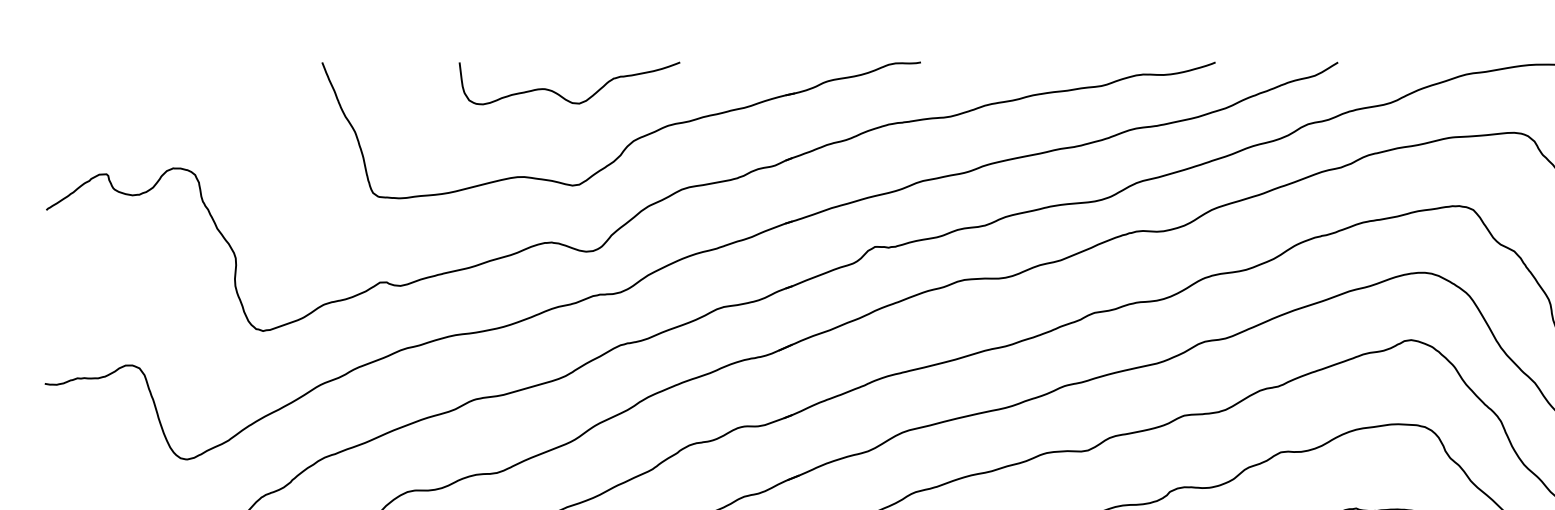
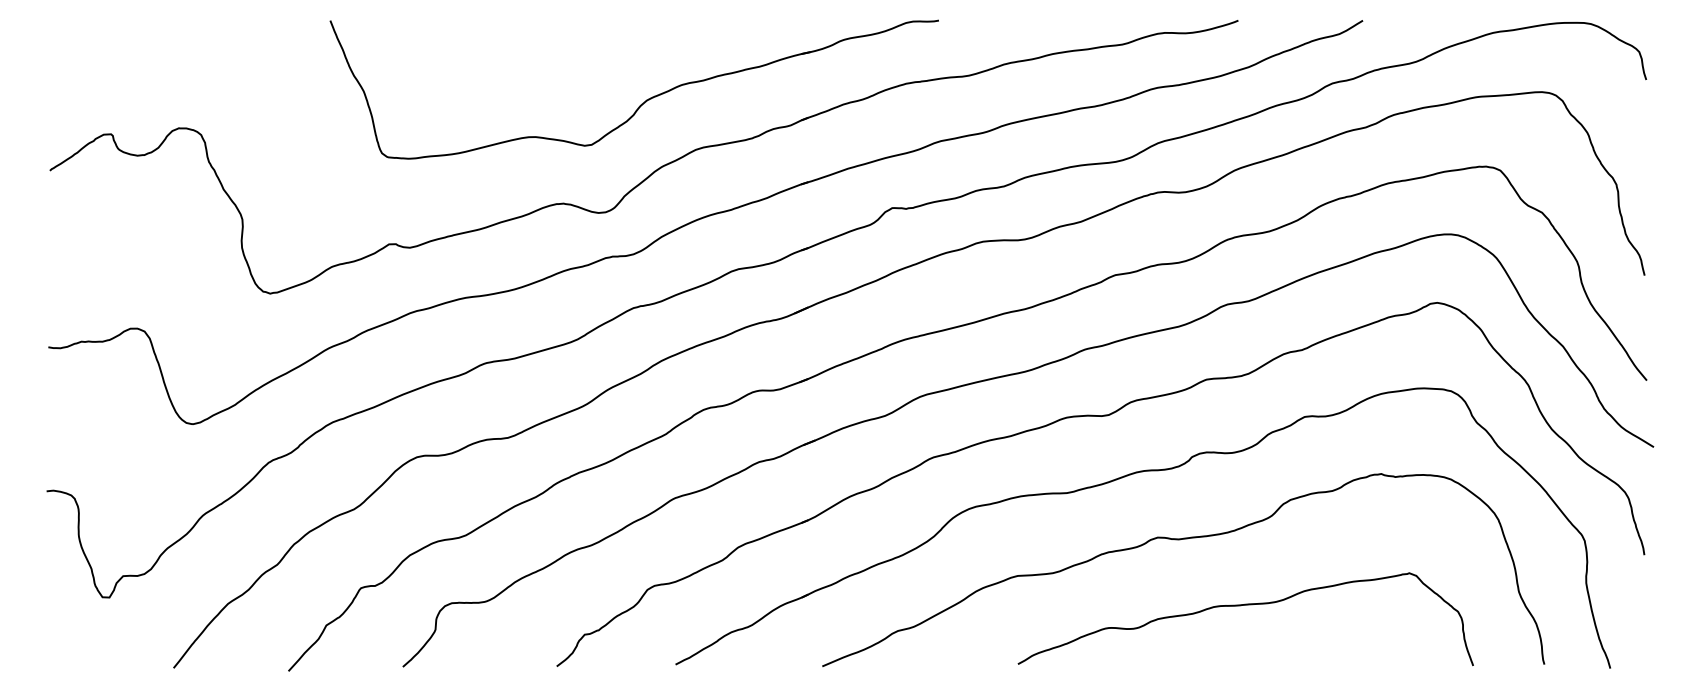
curve: (559, 93) -> (571, 52), removed

